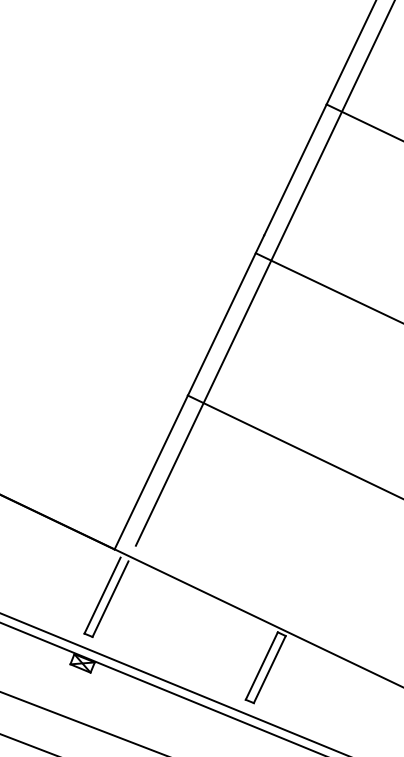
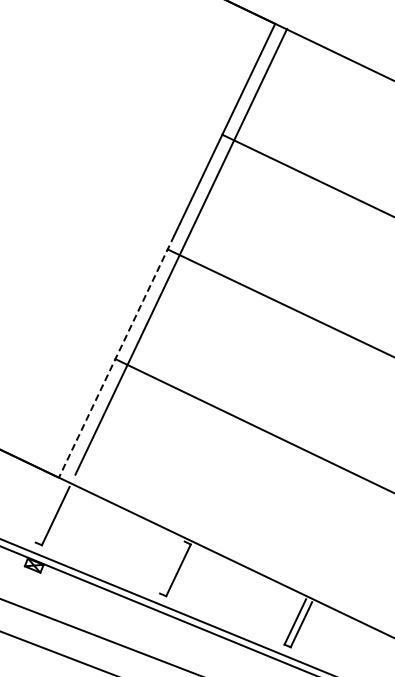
line: (189, 393) -> (116, 357), solid -> dashed
line: (102, 595) -> (49, 513), removed
line: (261, 665) -> (172, 567), removed

